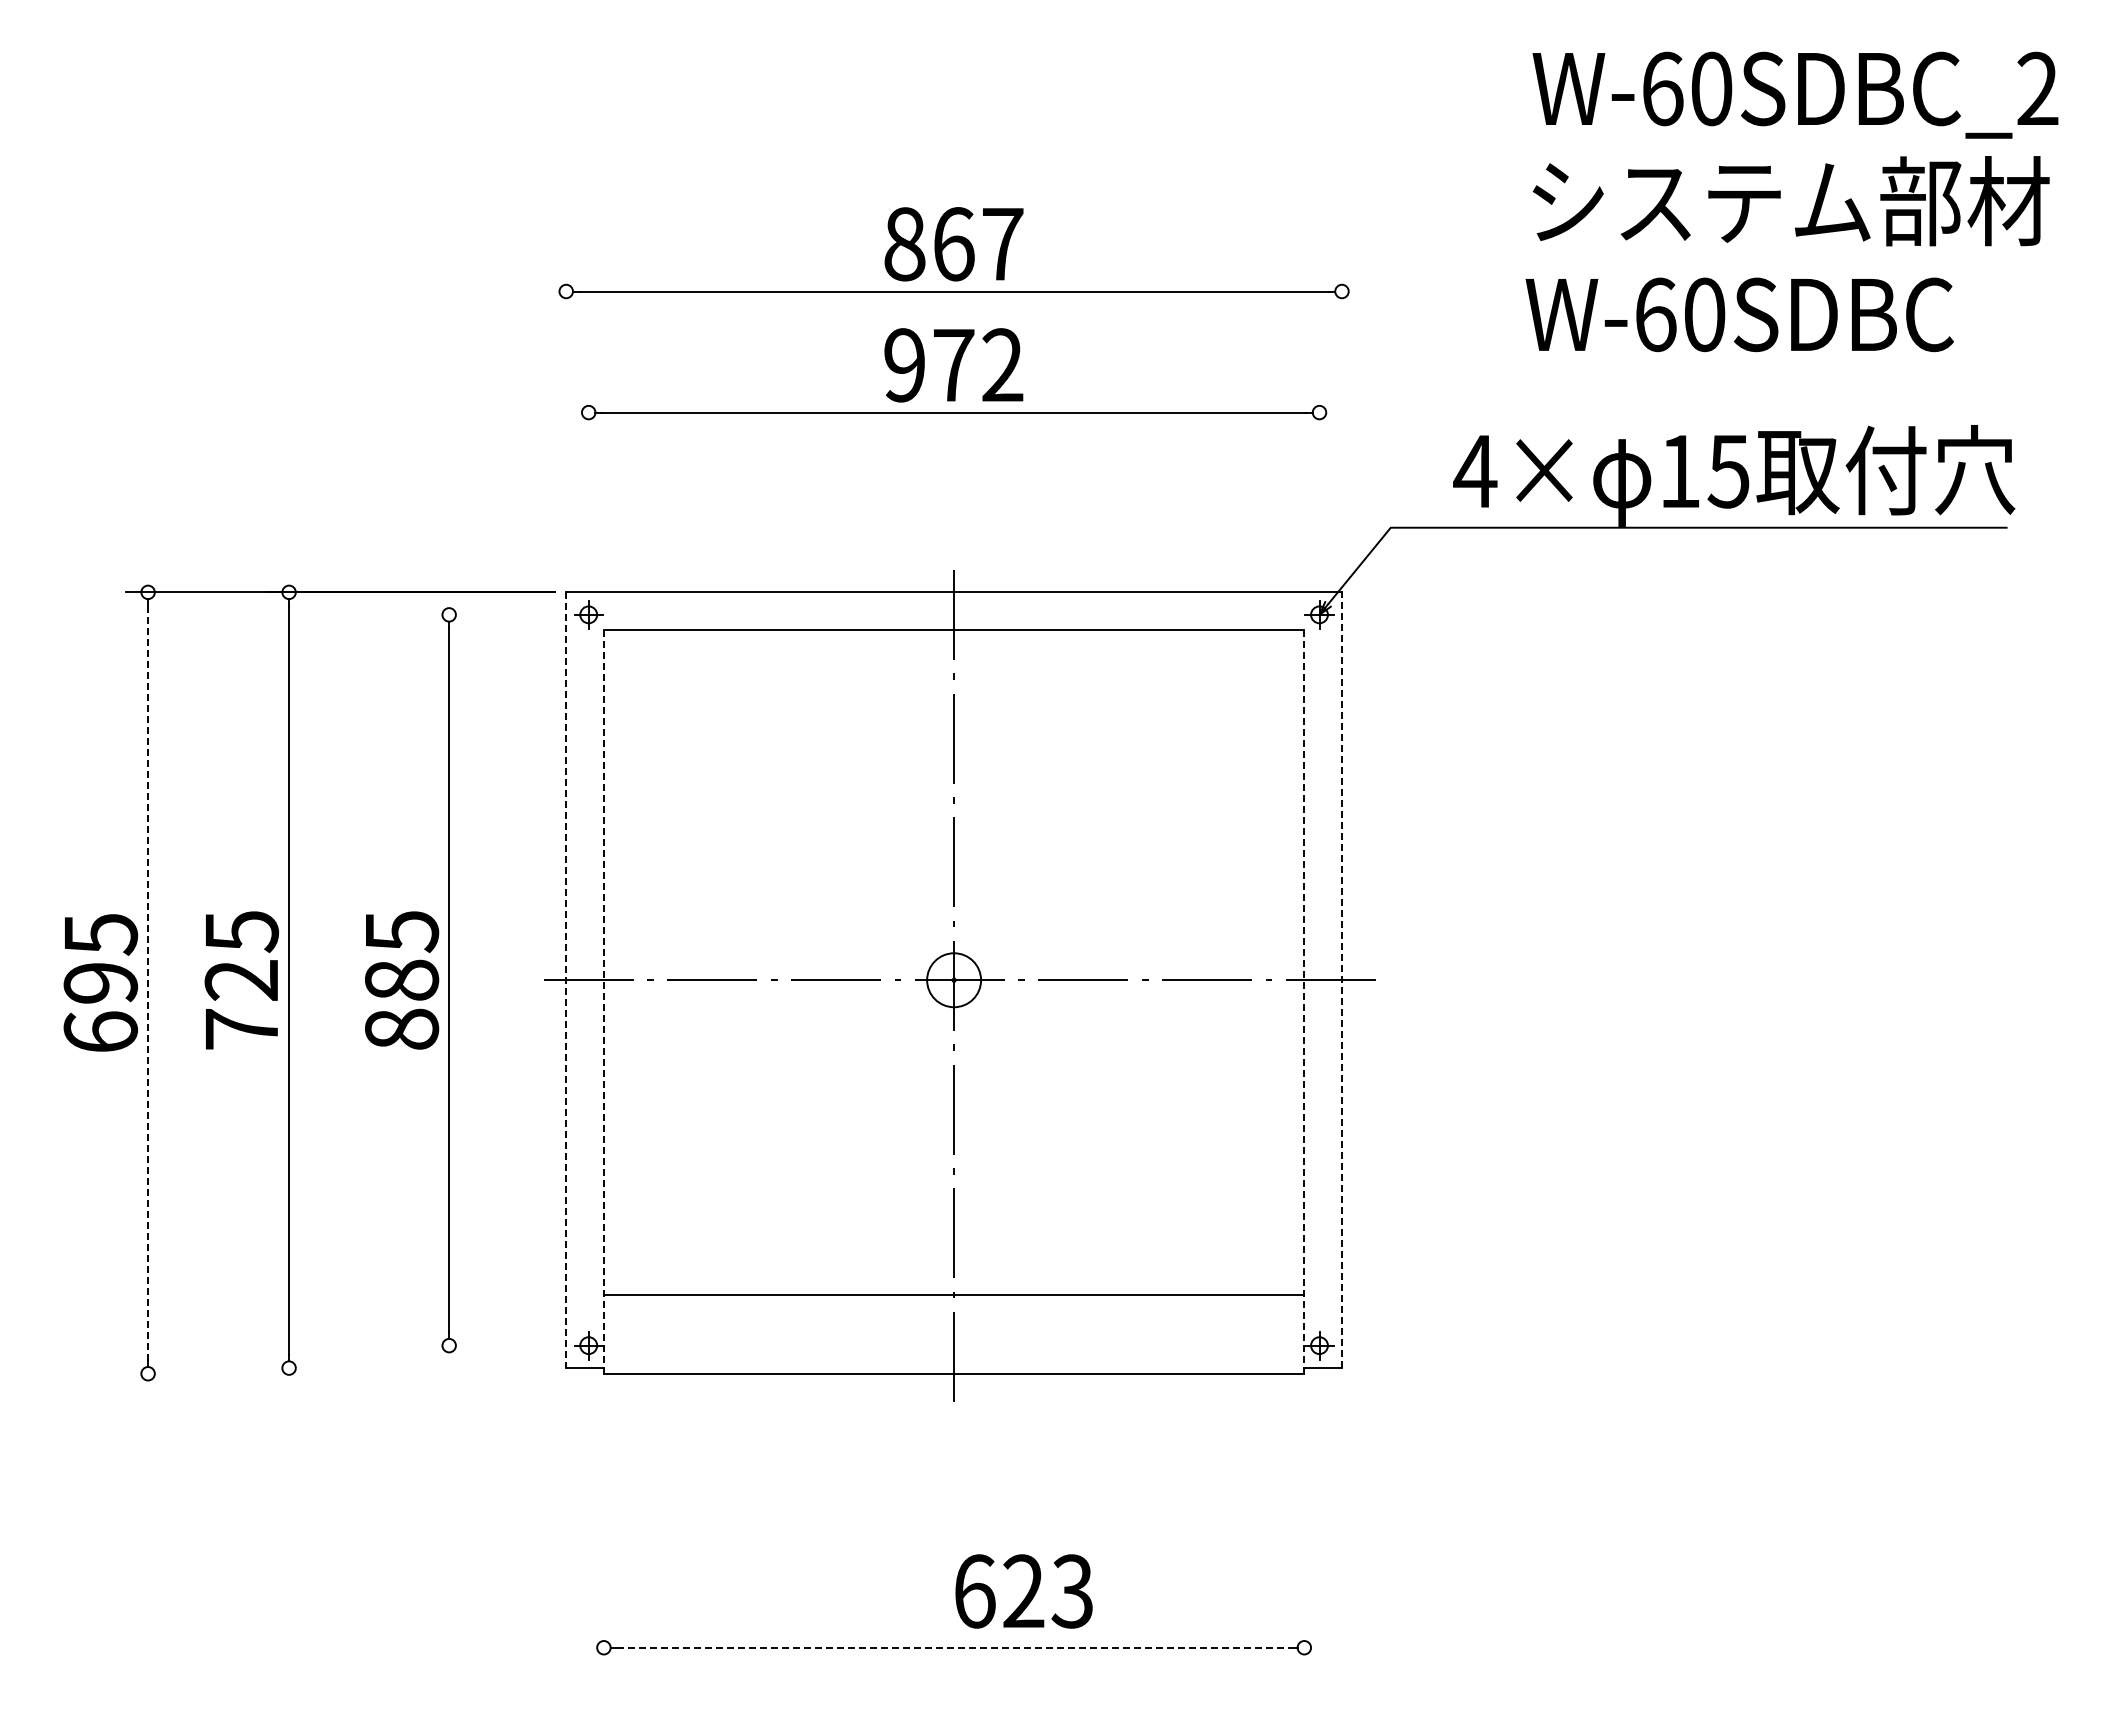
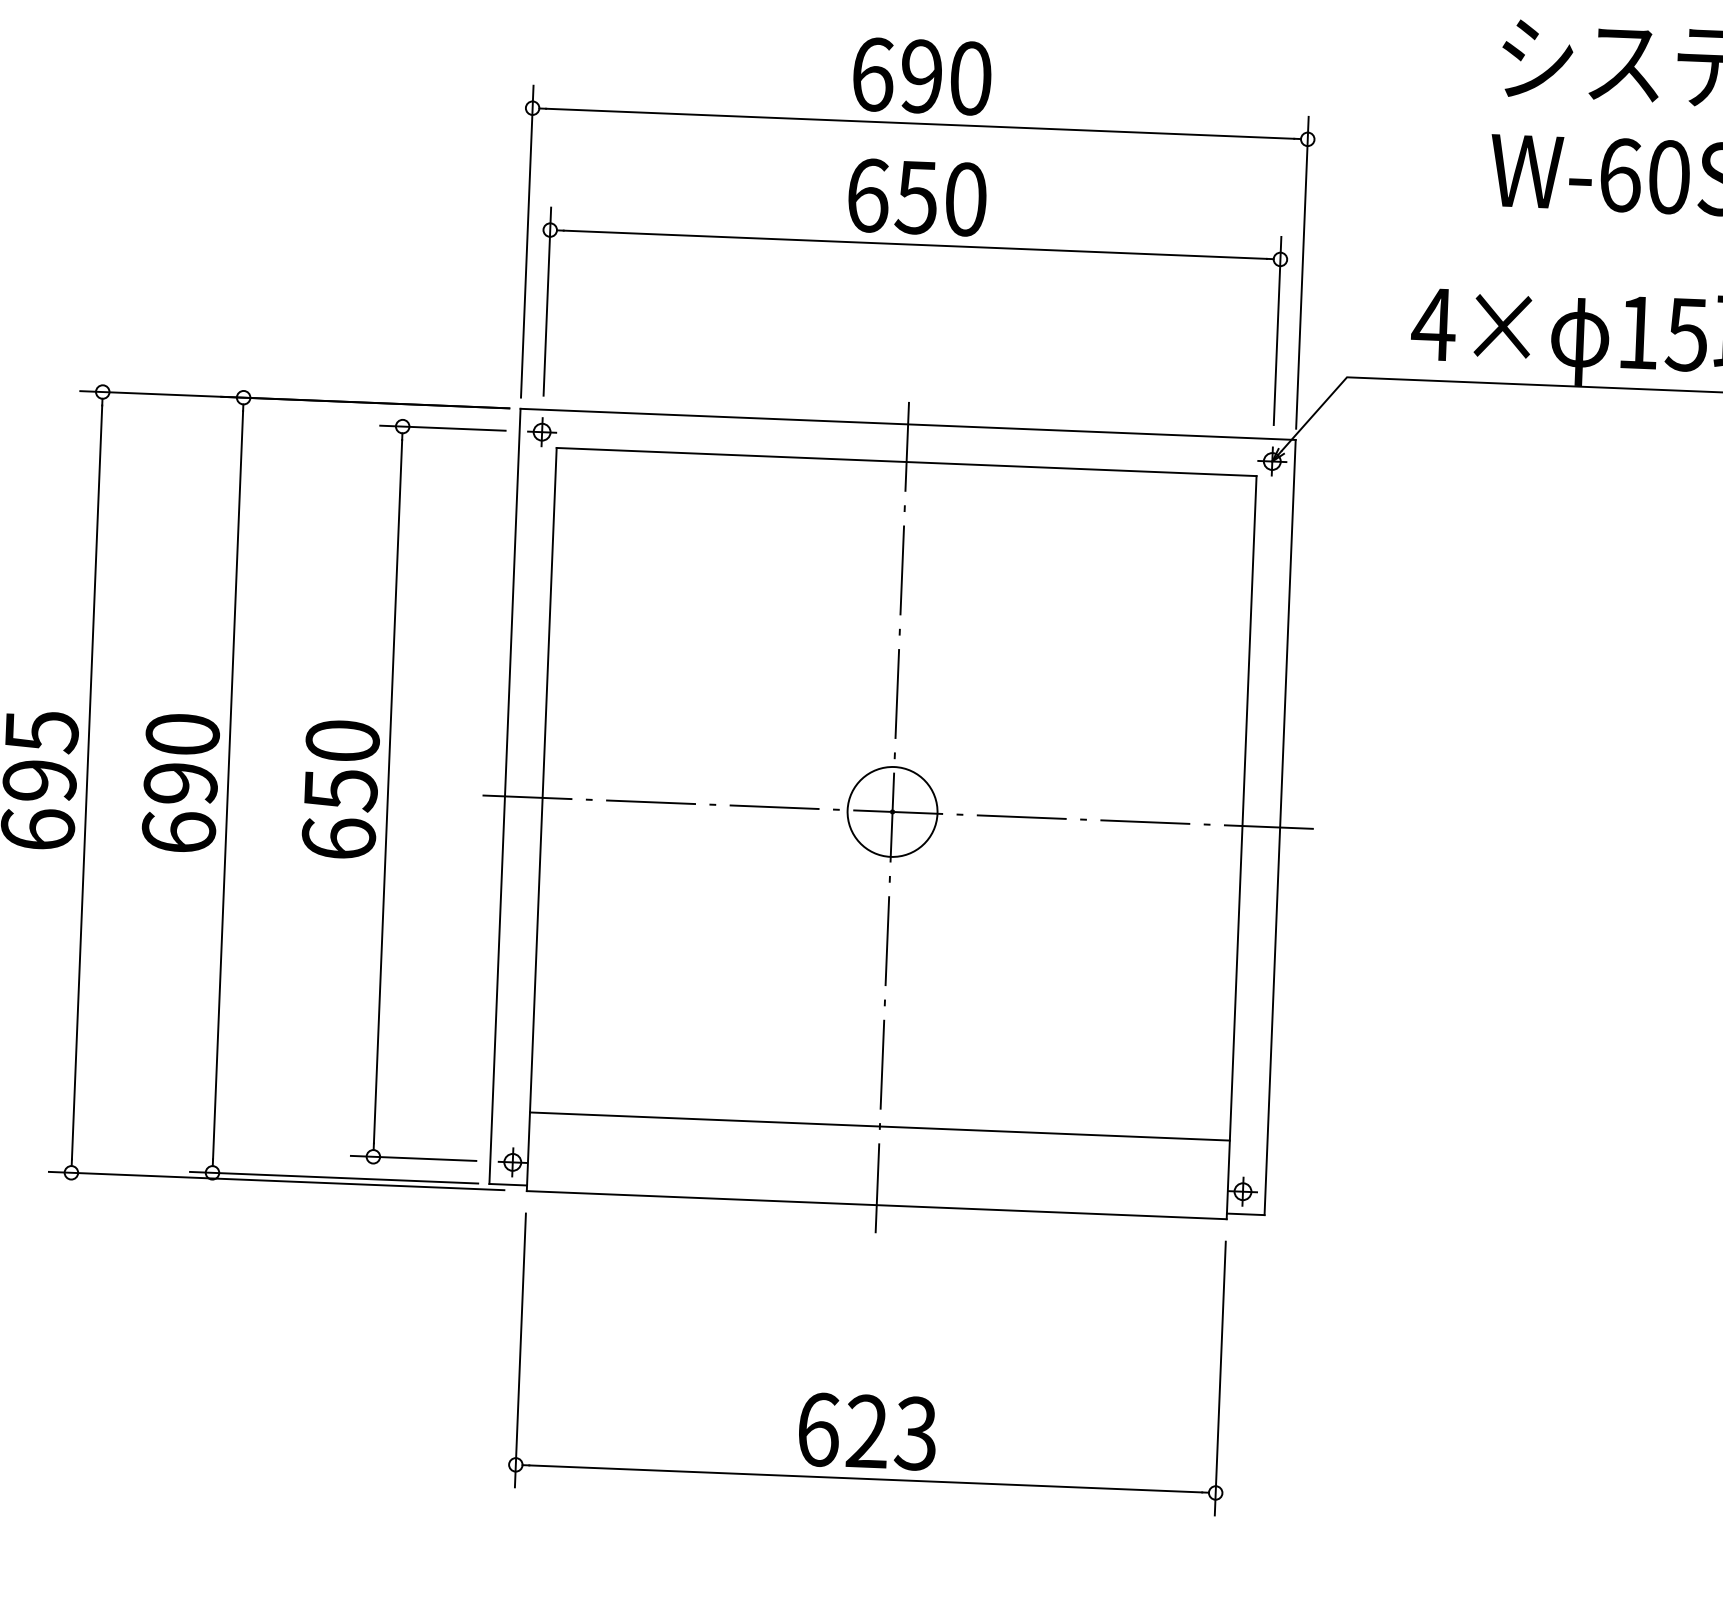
text: (953, 244) -> (921, 76), 867 -> 690
text: (953, 365) -> (916, 197), 972 -> 650
line: (566, 425) -> (527, 242), added
line: (1341, 425) -> (1301, 273), added
line: (588, 484) -> (547, 301), added
line: (1319, 484) -> (1277, 331), added
line: (489, 614) -> (442, 427), added
text: (241, 980) -> (180, 783), 725 -> 690
text: (401, 980) -> (340, 790), 885 -> 650
line: (566, 980) -> (505, 796), dashed -> solid
circle: (954, 980) -> (892, 812), size x1.67
line: (1341, 980) -> (1279, 827), dashed -> solid
line: (148, 983) -> (87, 782), dashed -> solid
line: (603, 1001) -> (541, 819), dashed -> solid
line: (1304, 1001) -> (1241, 847), dashed -> solid
line: (489, 1345) -> (413, 1158), added
line: (410, 1368) -> (333, 1178), added
line: (353, 1373) -> (276, 1180), added
line: (603, 1533) -> (520, 1350), added
line: (1304, 1533) -> (1220, 1378), added
text: (1023, 1591) -> (867, 1431), moved
line: (954, 1647) -> (866, 1478), dashed -> solid

